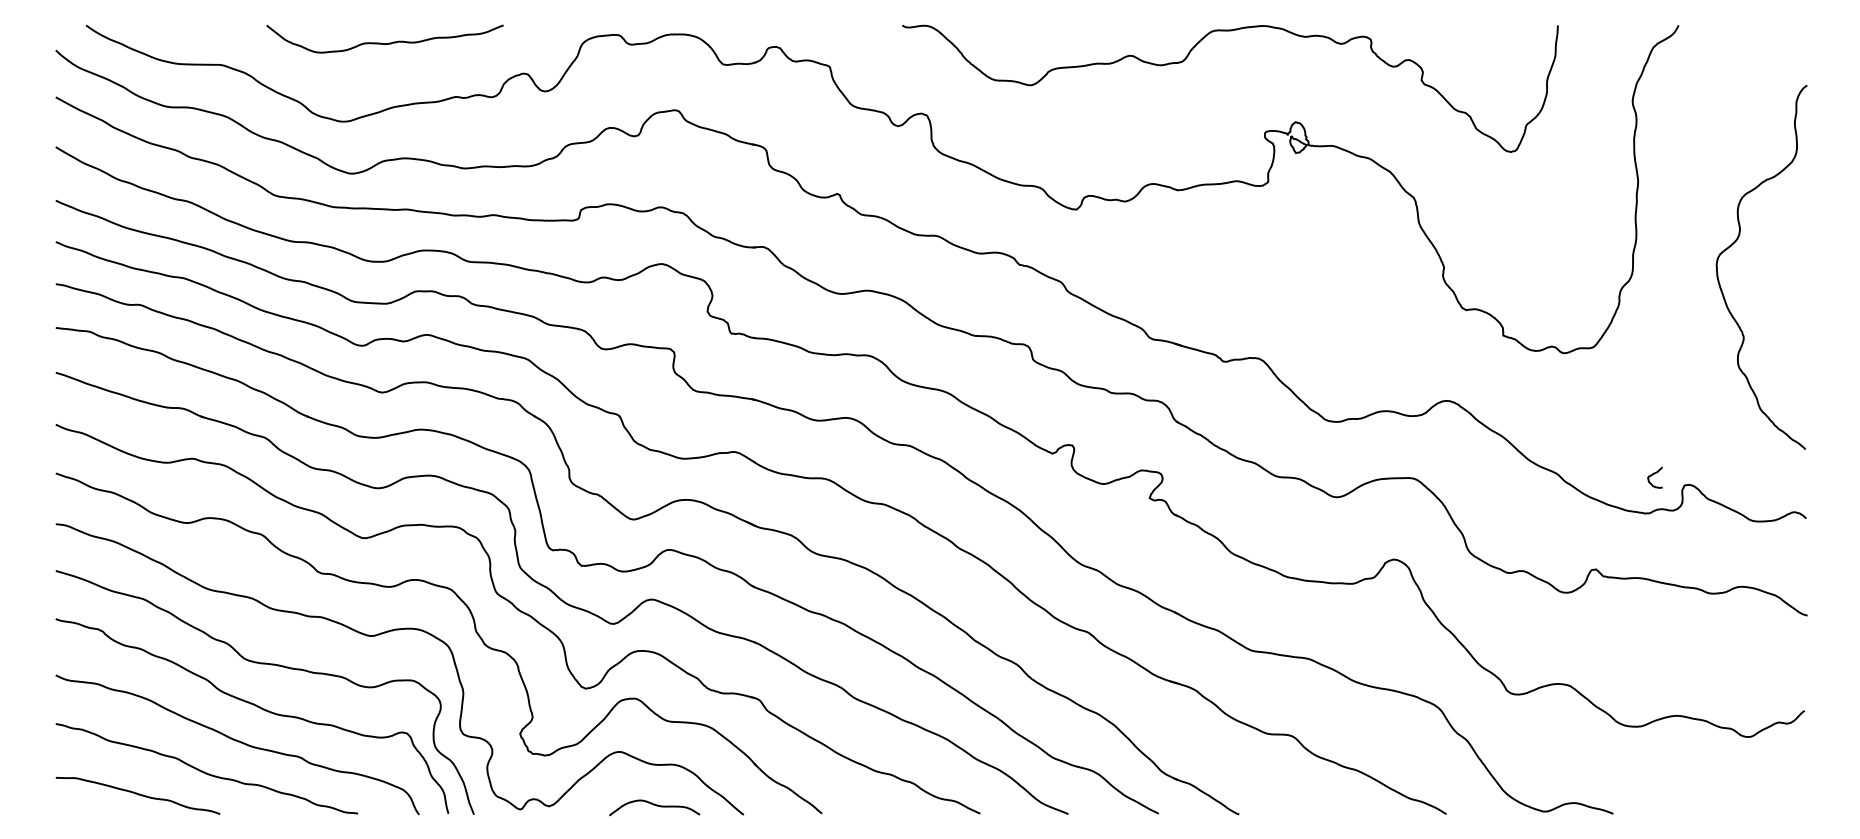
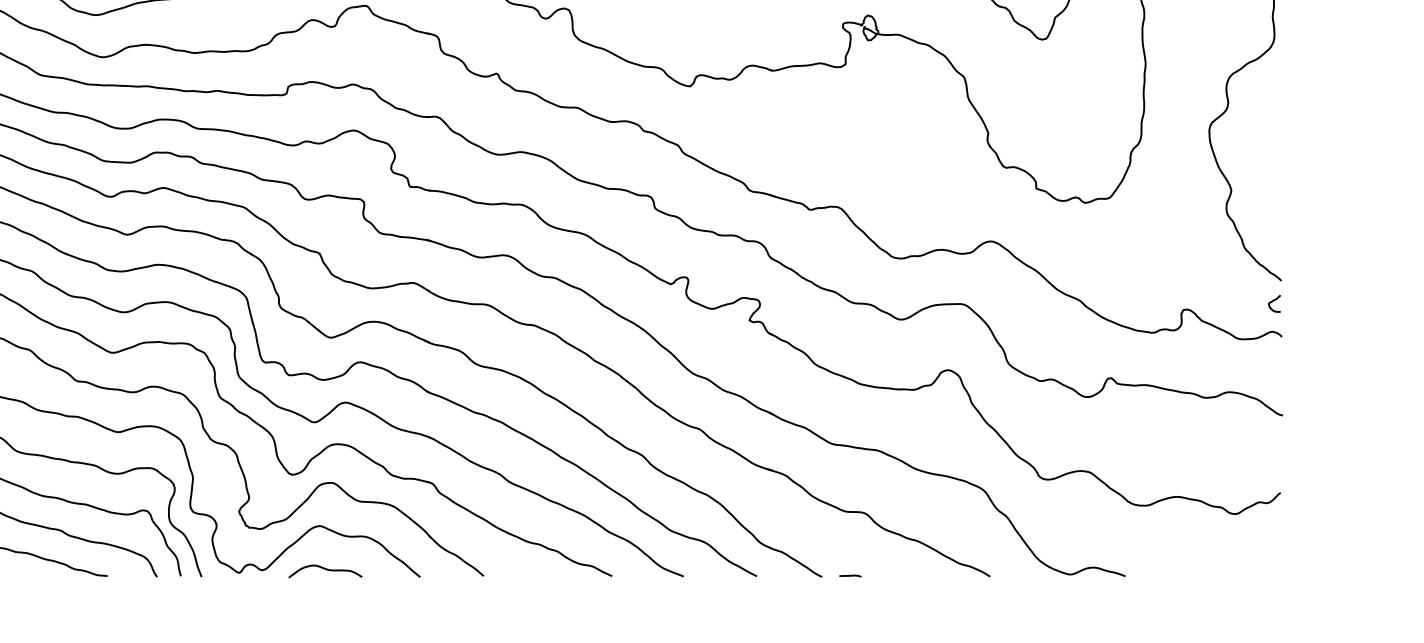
curve: (1653, 475) -> (1273, 301), moved
curve: (654, 805) -> (325, 569), moved
line: (1273, 813) -> (849, 576), added

